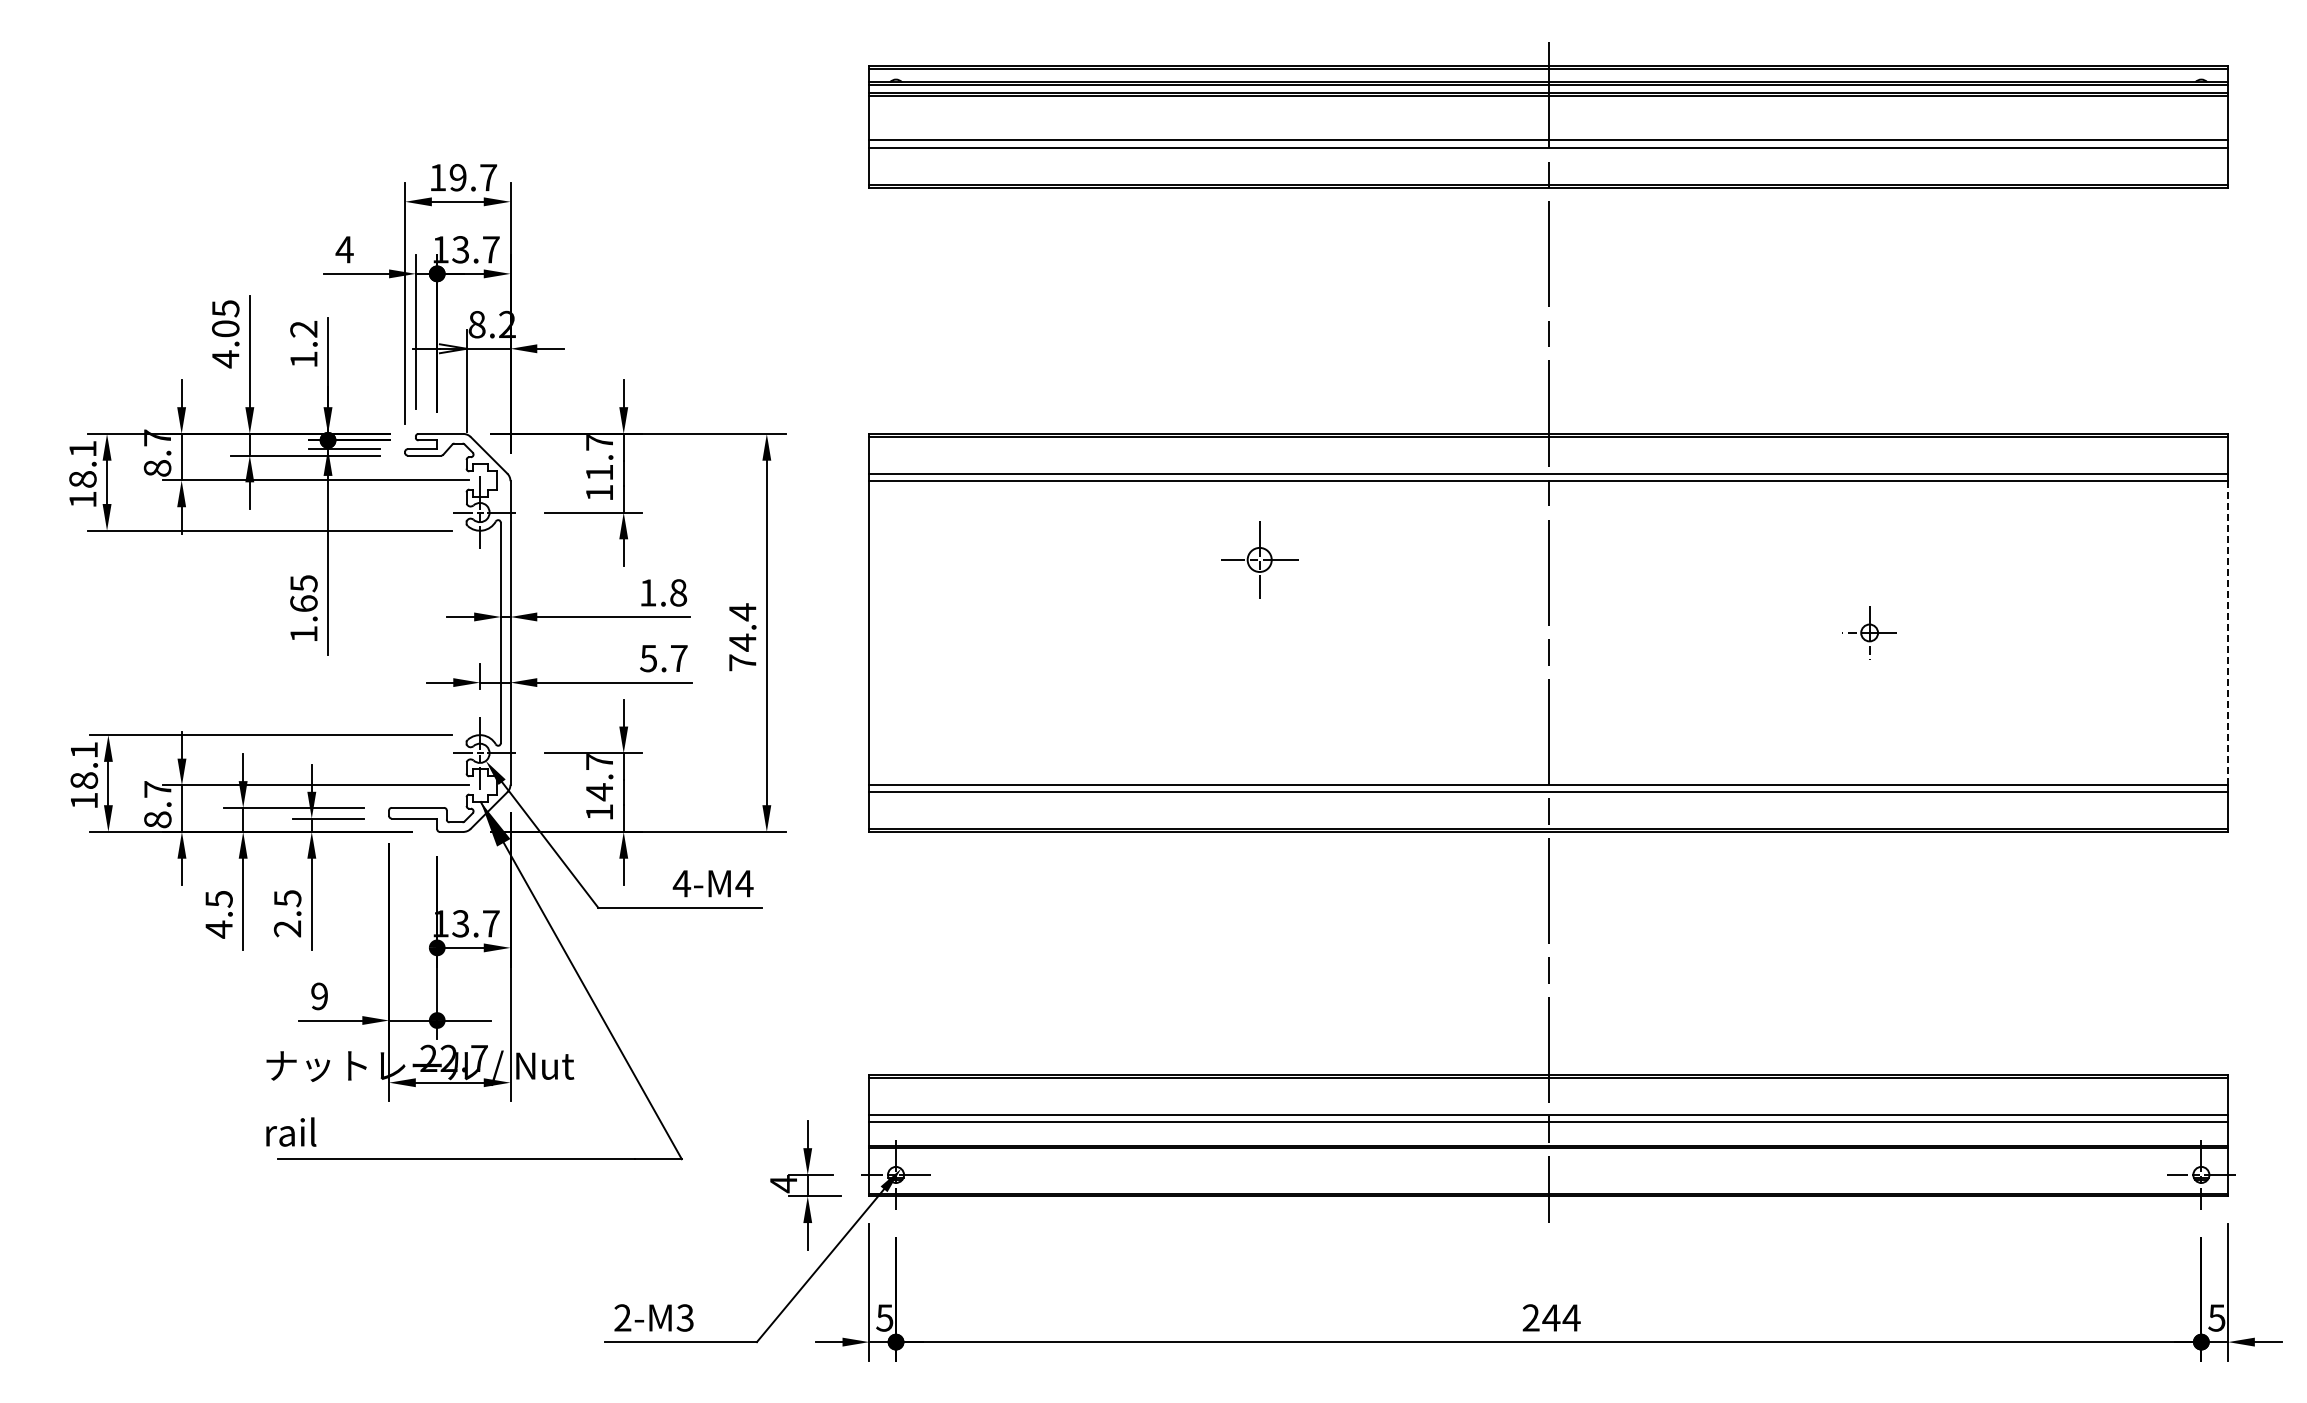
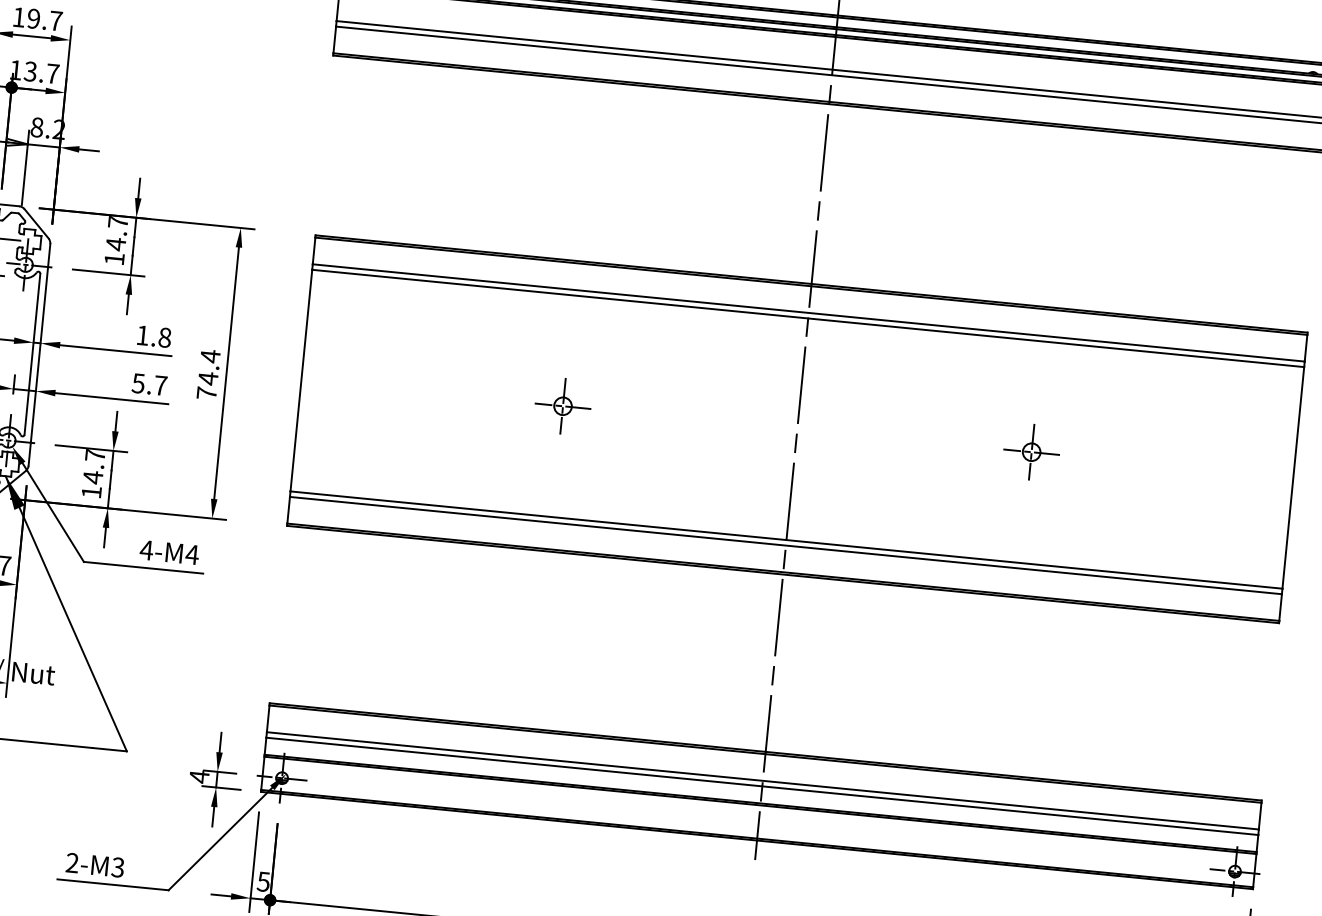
text: (599, 472) -> (115, 244), 11.7 -> 14.7
part: (1259, 559) -> (562, 405), moved
part: (1869, 632) -> (1031, 451), size x1.43
line: (2228, 632) -> (1293, 477), dashed -> solid

